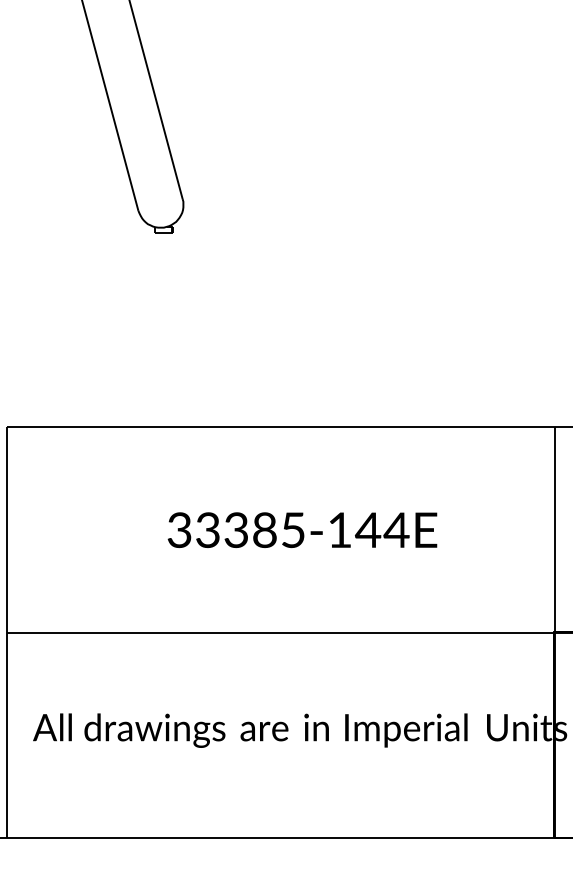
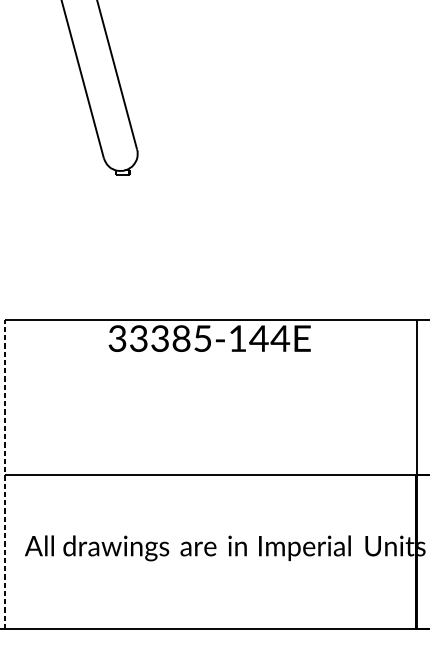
text: (302, 529) -> (209, 338), moved
line: (6, 632) -> (4, 474), solid -> dashed

